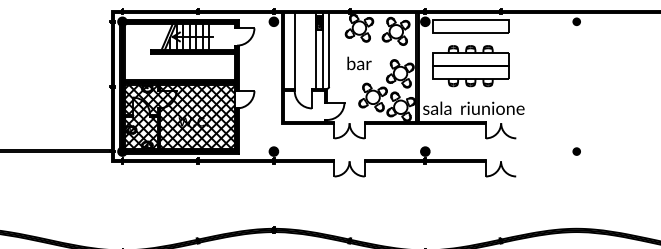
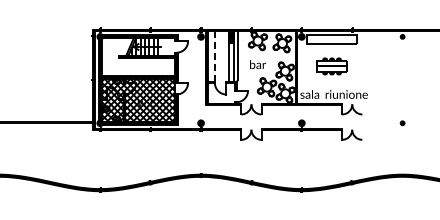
line: (294, 52) -> (214, 57), solid -> dashed
part: (469, 66) -> (331, 66), size x0.6

